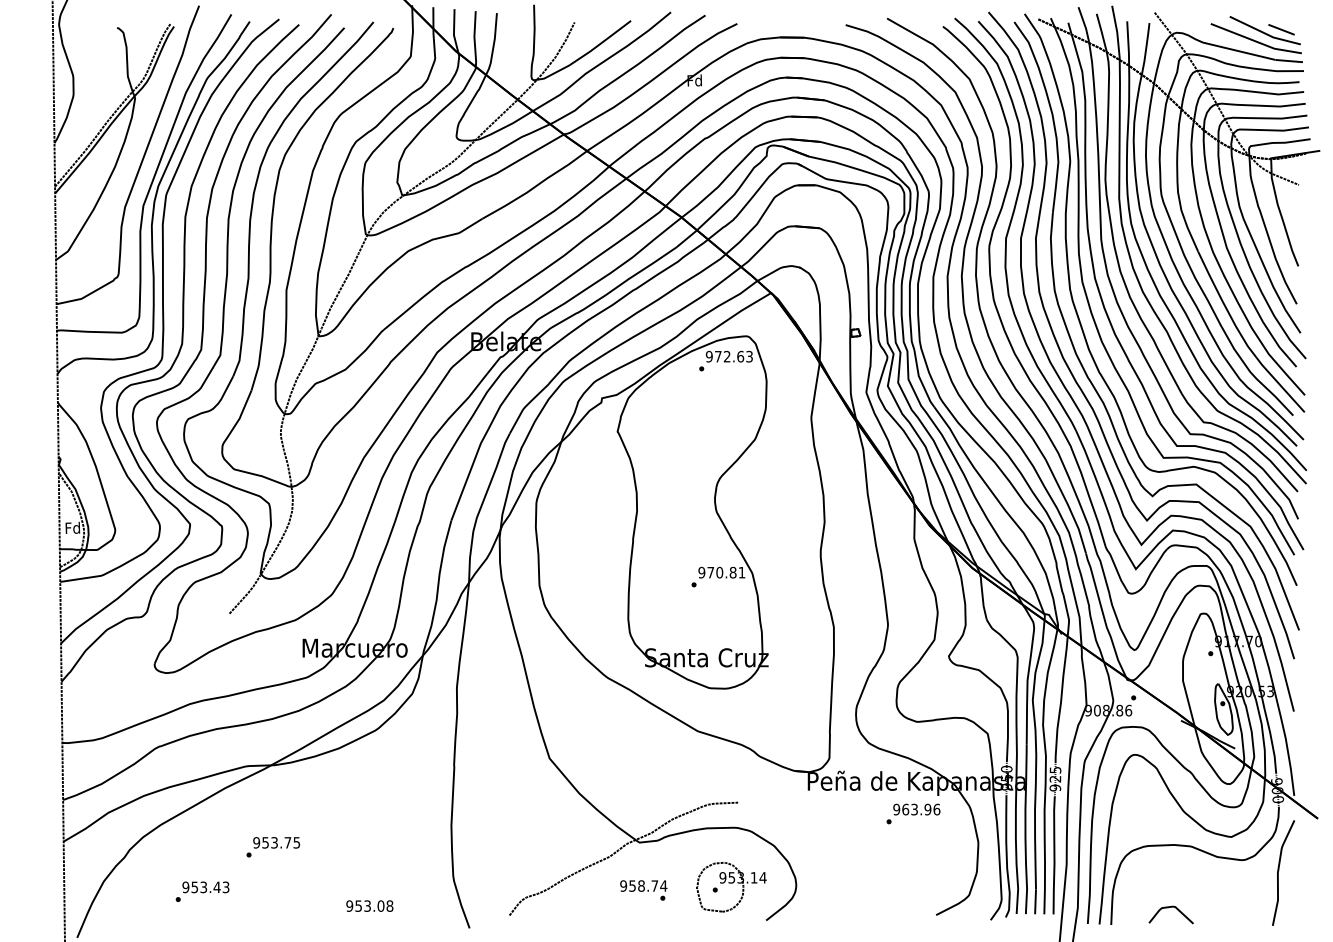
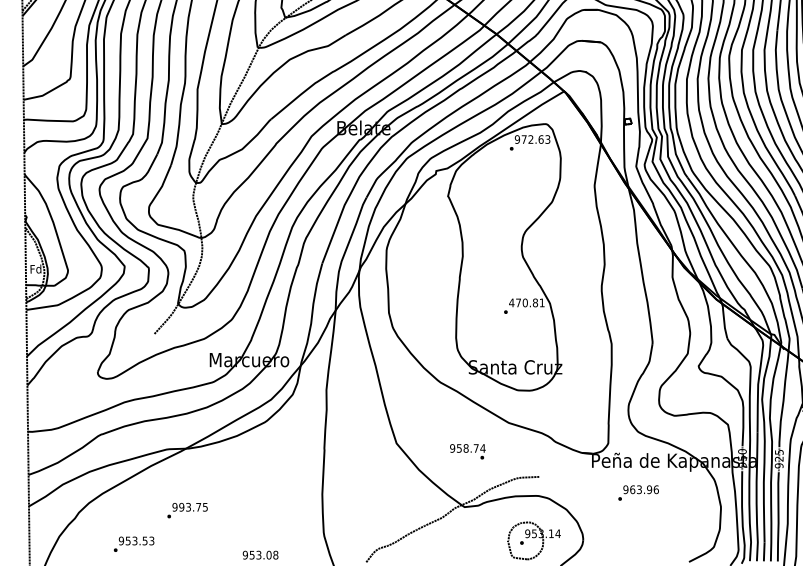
text: (701, 572) -> (511, 302), 970.81 -> 470.81
text: (913, 813) -> (638, 492), moved
text: (265, 842) -> (181, 507), 953.75 -> 993.75
text: (216, 887) -> (144, 541), 953.43 -> 953.53
text: (643, 890) -> (467, 451), moved

